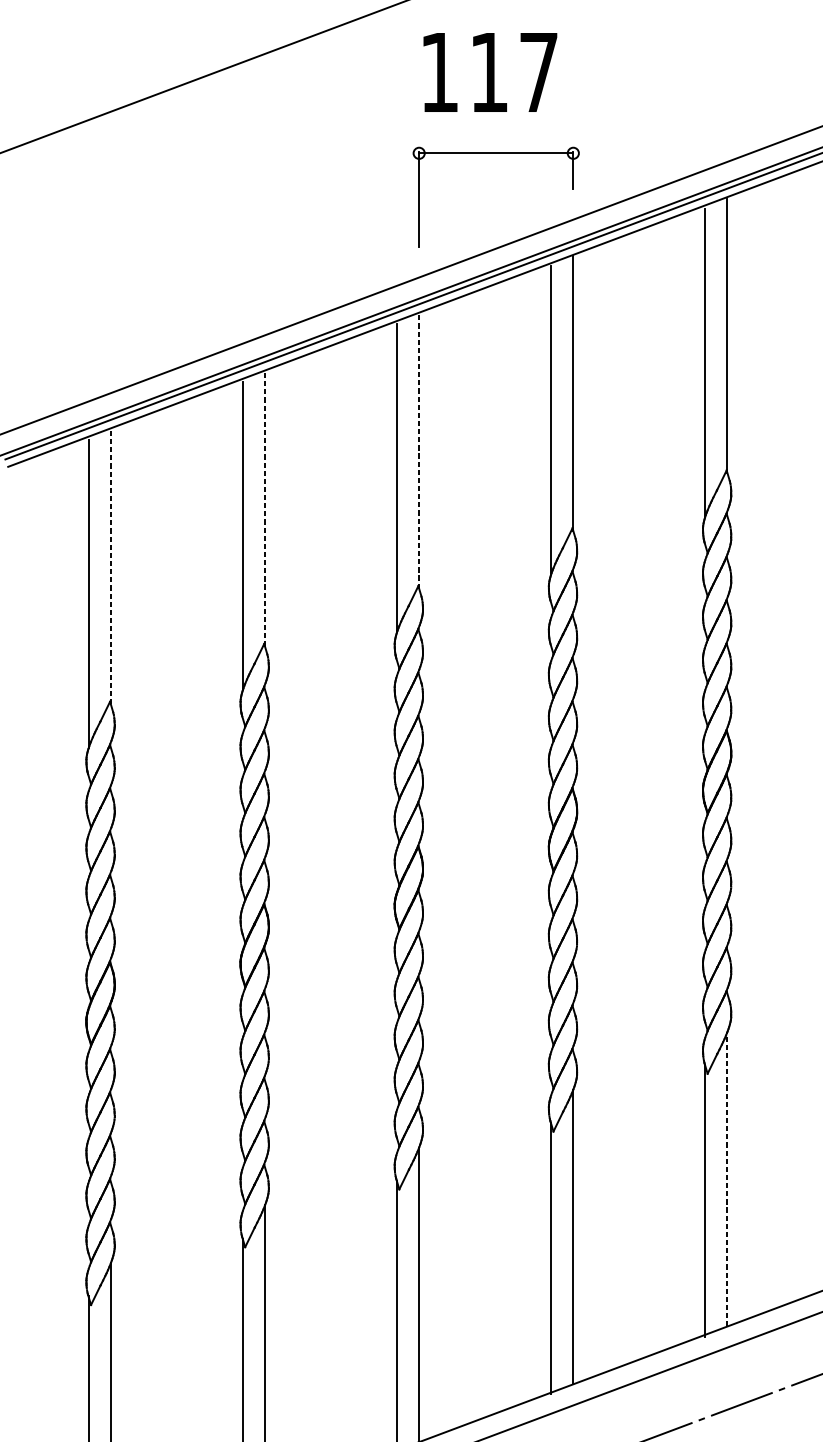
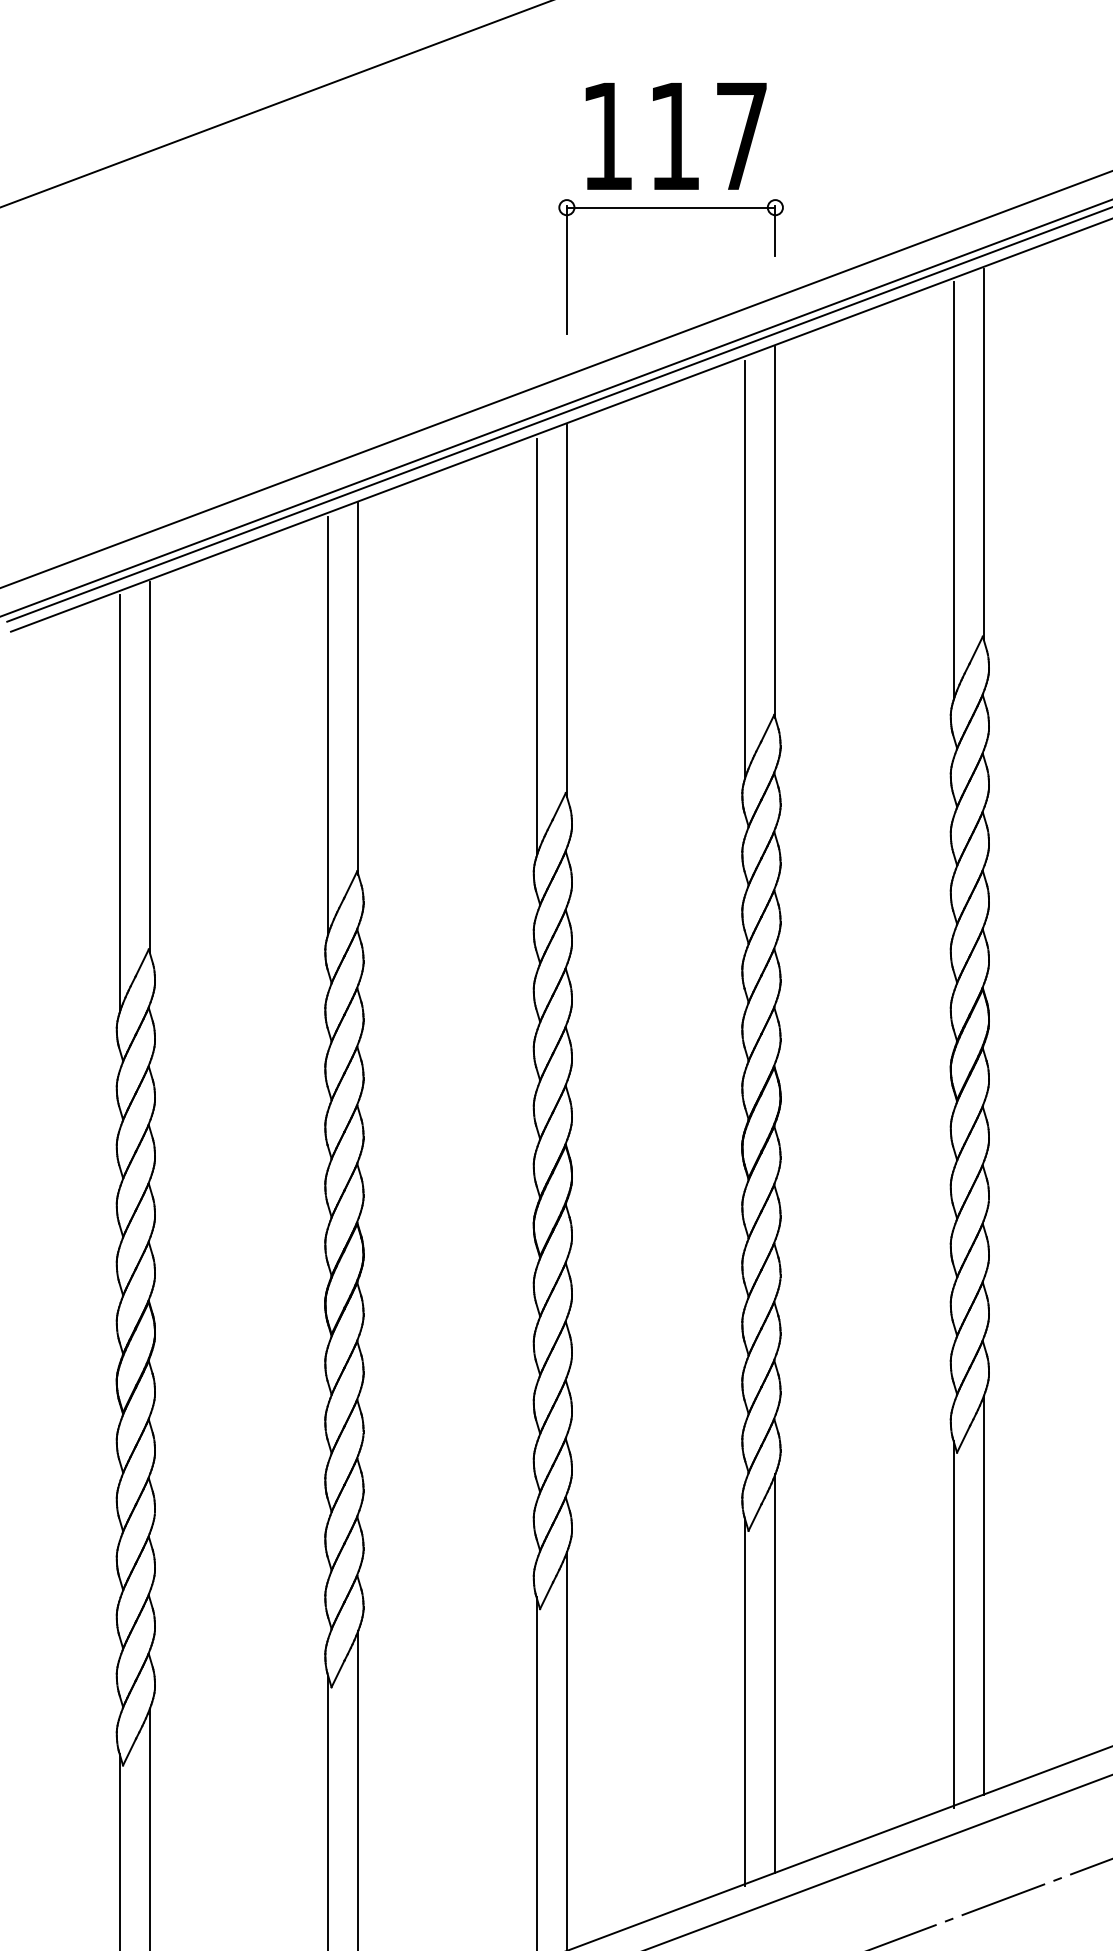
text: (489, 72) -> (675, 136), moved
line: (418, 451) -> (566, 610), dashed -> solid
line: (265, 509) -> (358, 689), dashed -> solid
line: (110, 567) -> (149, 767), dashed -> solid
line: (727, 1178) -> (983, 1594), dashed -> solid

